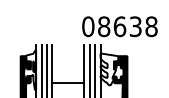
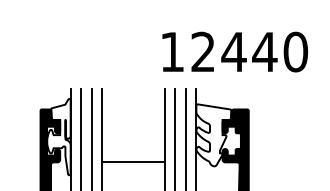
text: (119, 26) -> (233, 51), 08638 -> 12440

